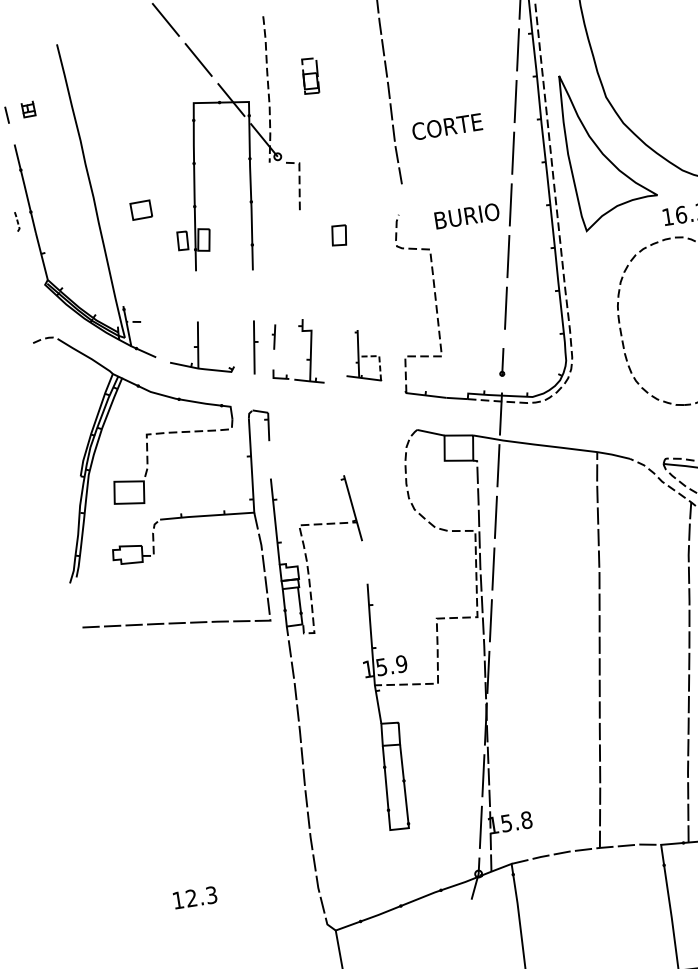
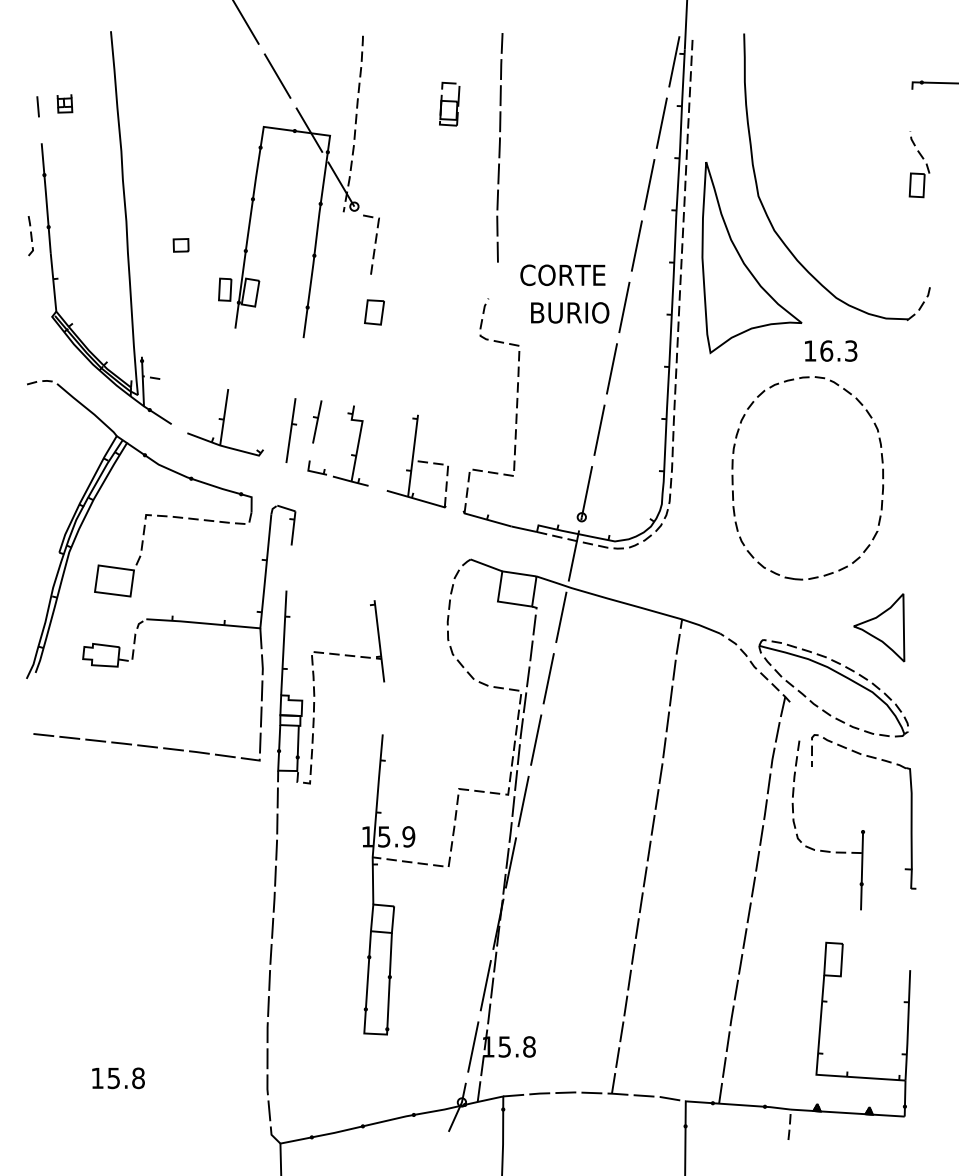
part: (310, 75) -> (449, 103), moved
text: (447, 127) -> (562, 275), moved
part: (140, 210) -> (180, 245), size x0.62
part: (17, 222) -> (30, 236), size x1.67
part: (339, 235) -> (374, 312), moved
part: (274, 336) -> (317, 421), size x1.43
part: (361, 356) -> (417, 461), size x1.43
part: (501, 362) -> (584, 494), size x1.67
text: (201, 896) -> (125, 1078), 12.3 -> 15.8

